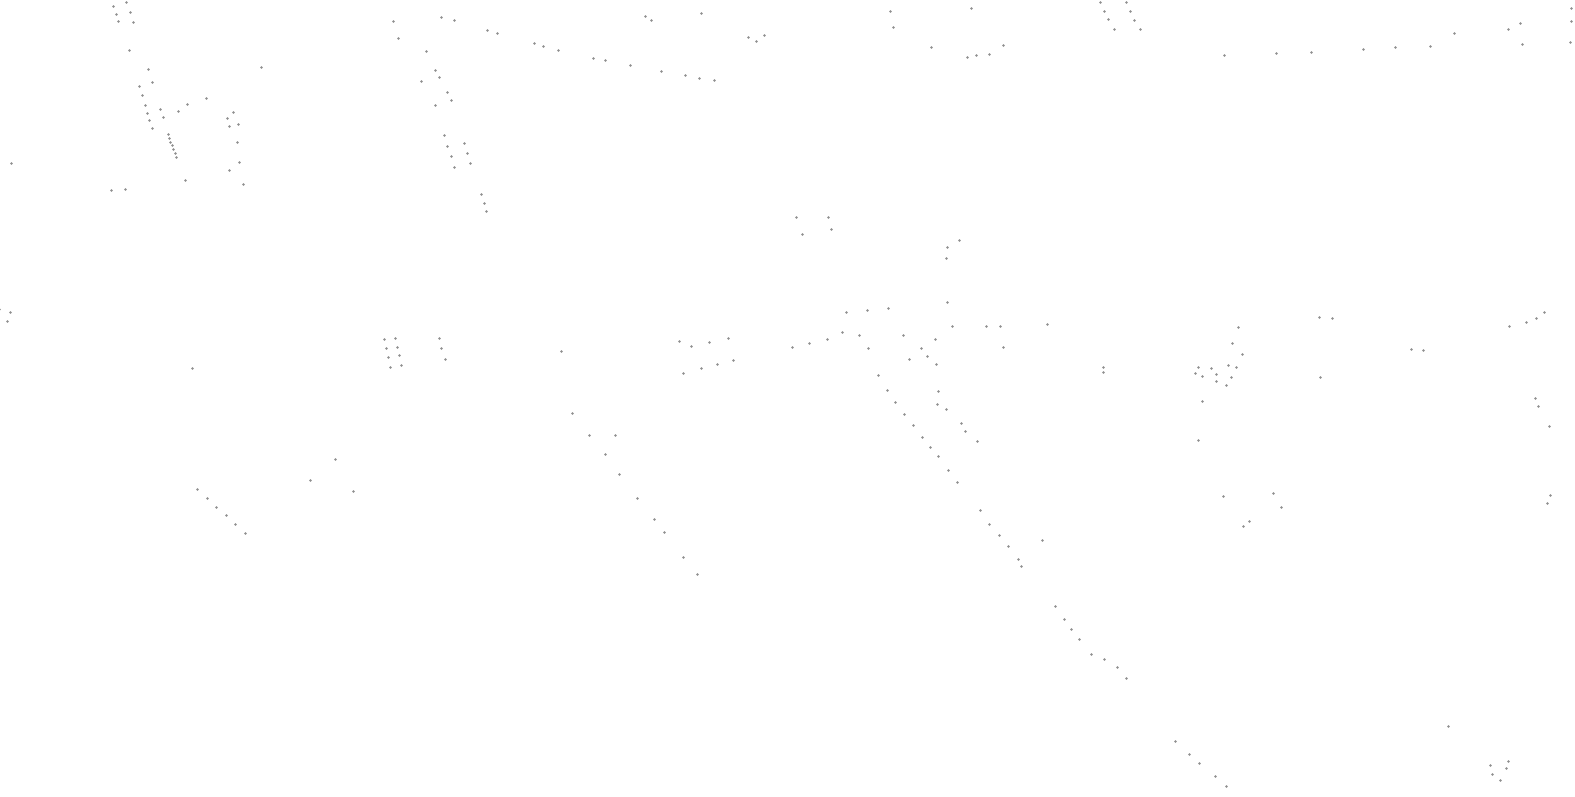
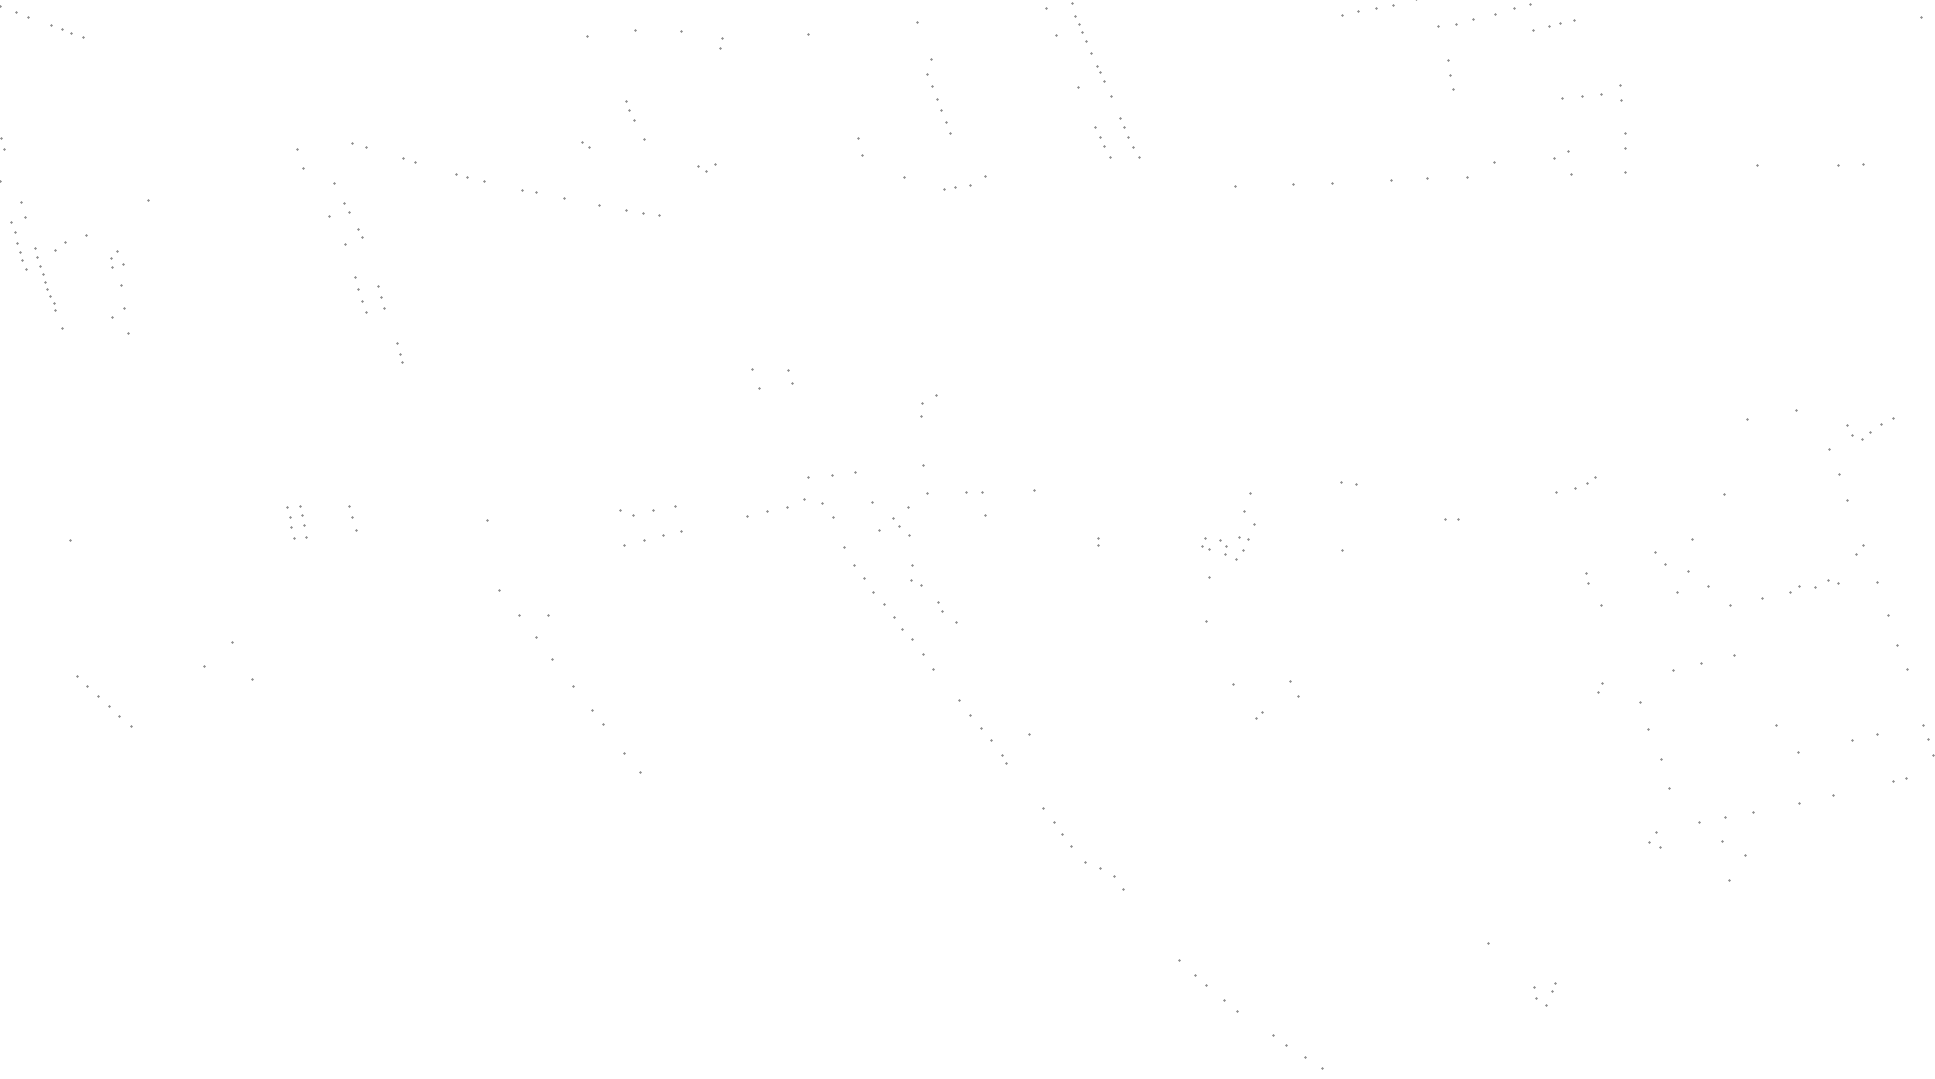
part: (171, 145) -> (47, 288), size x1.67

